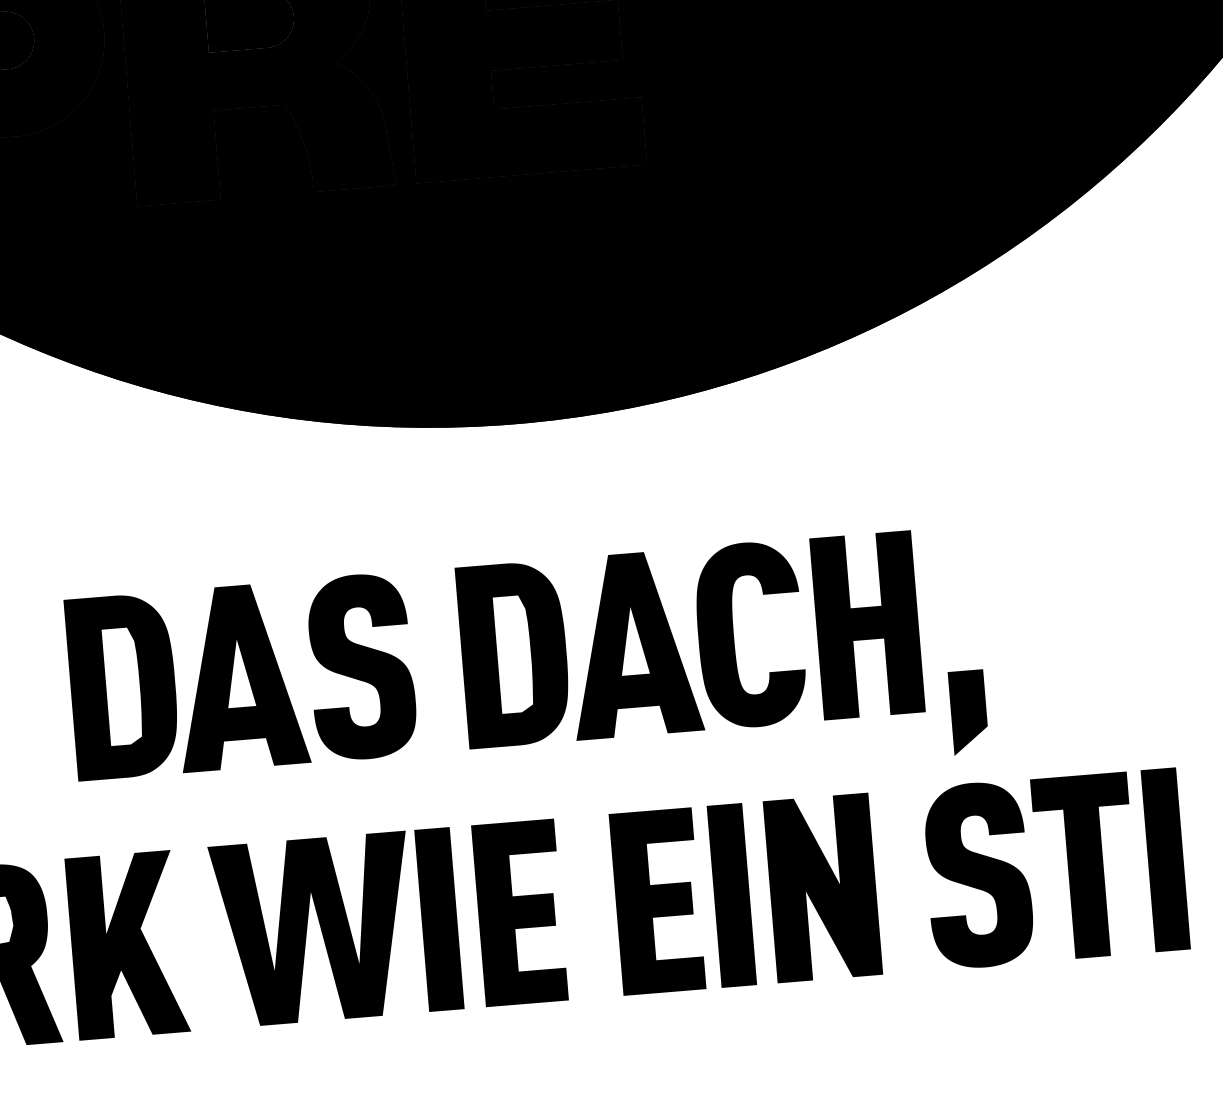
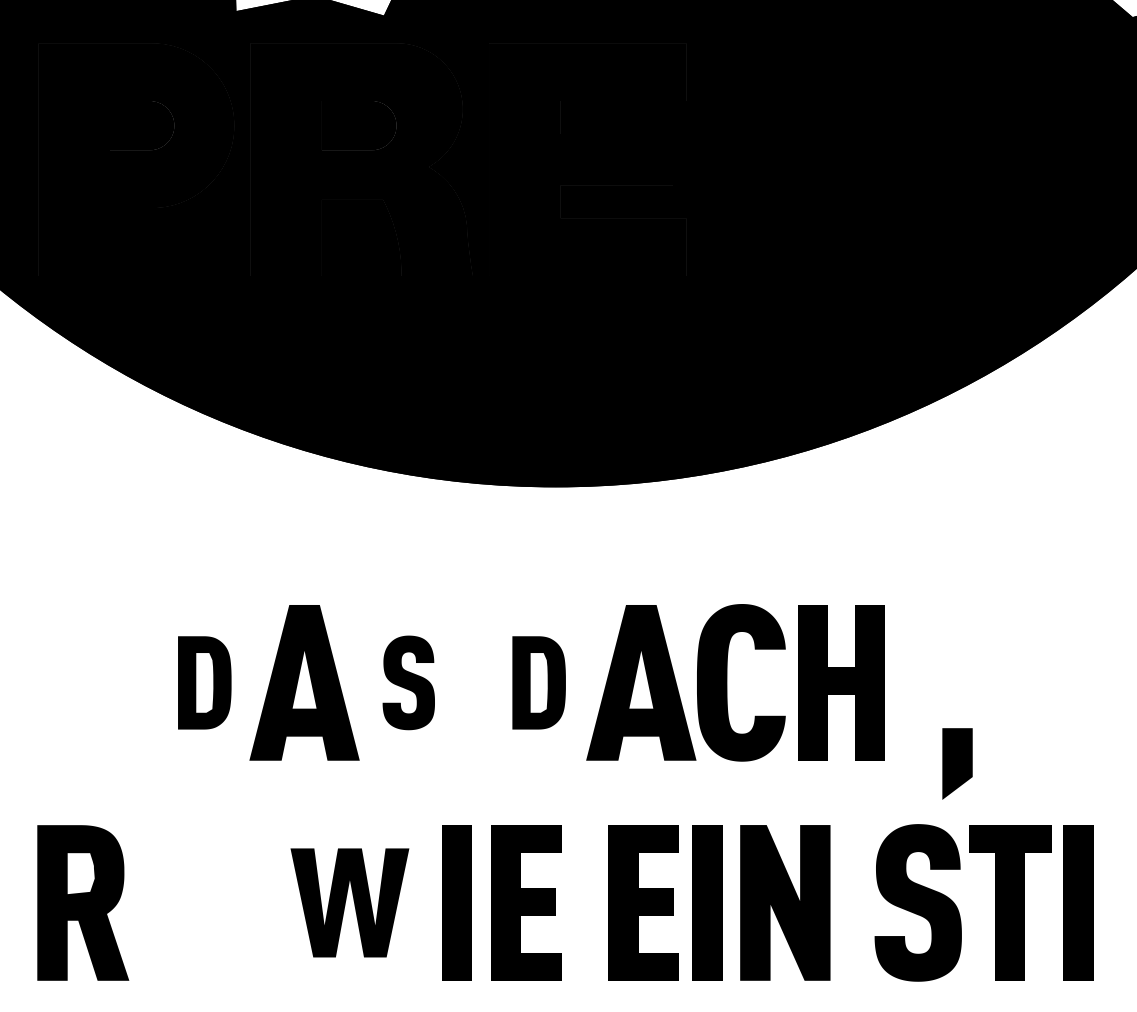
part: (513, 654) -> (538, 682), size x0.6
part: (361, 666) -> (408, 682), size x0.6
part: (122, 686) -> (204, 682), size x0.6
part: (968, 711) -> (957, 763), moved
part: (313, 929) -> (349, 902), size x0.7
fill: (127, 944) -> (190, 902), removed

